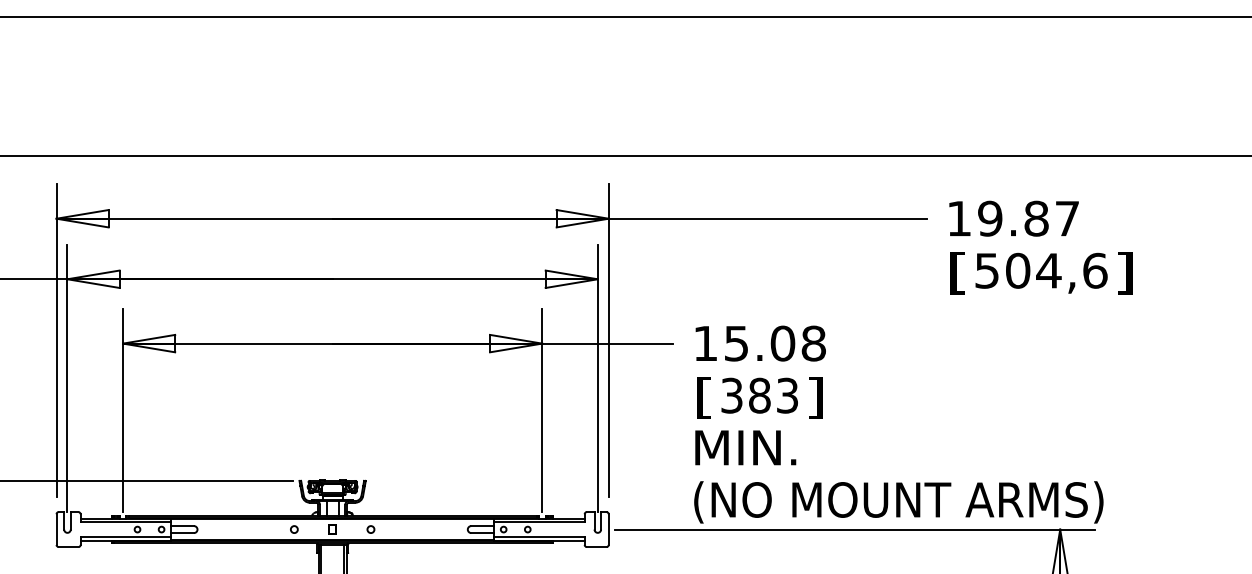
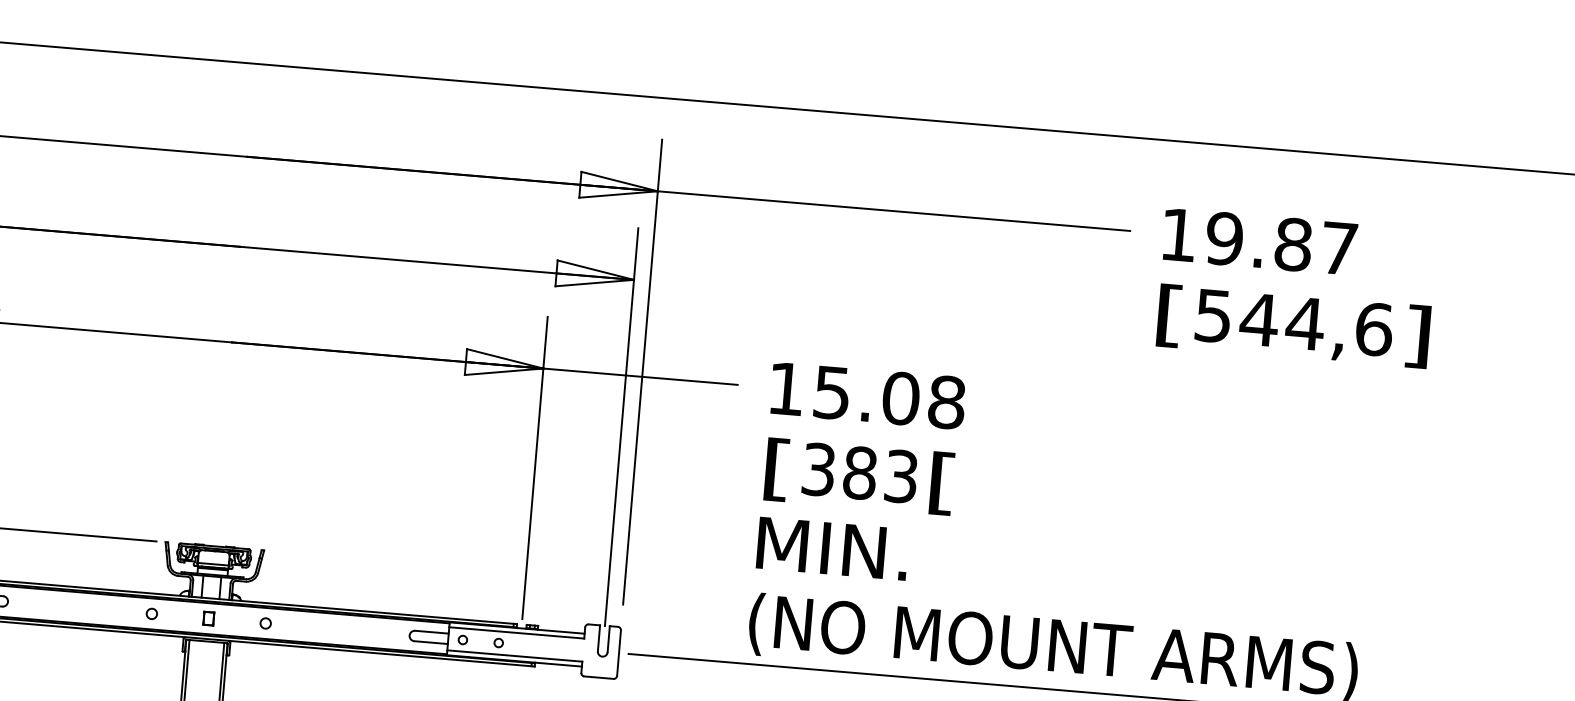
text: (1017, 270) -> (1258, 319), 504,6 -> 544,6
text: (815, 397) -> (942, 482), ] -> [

